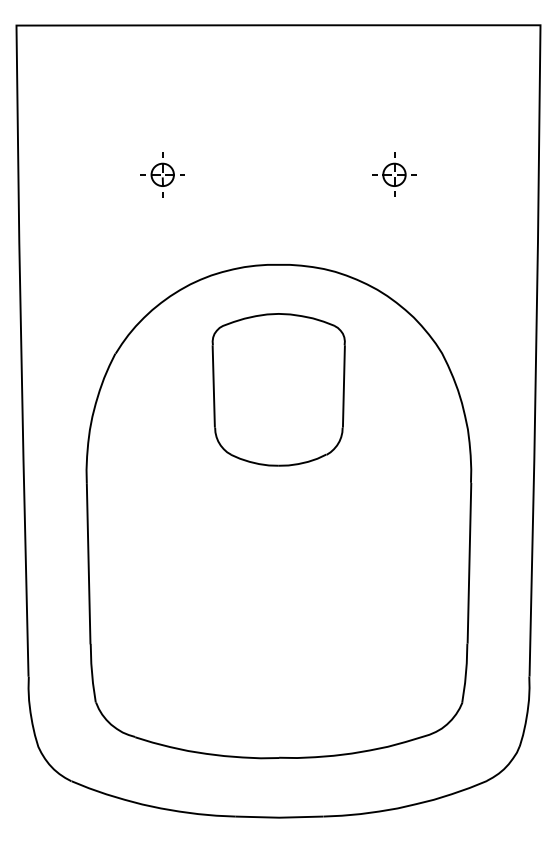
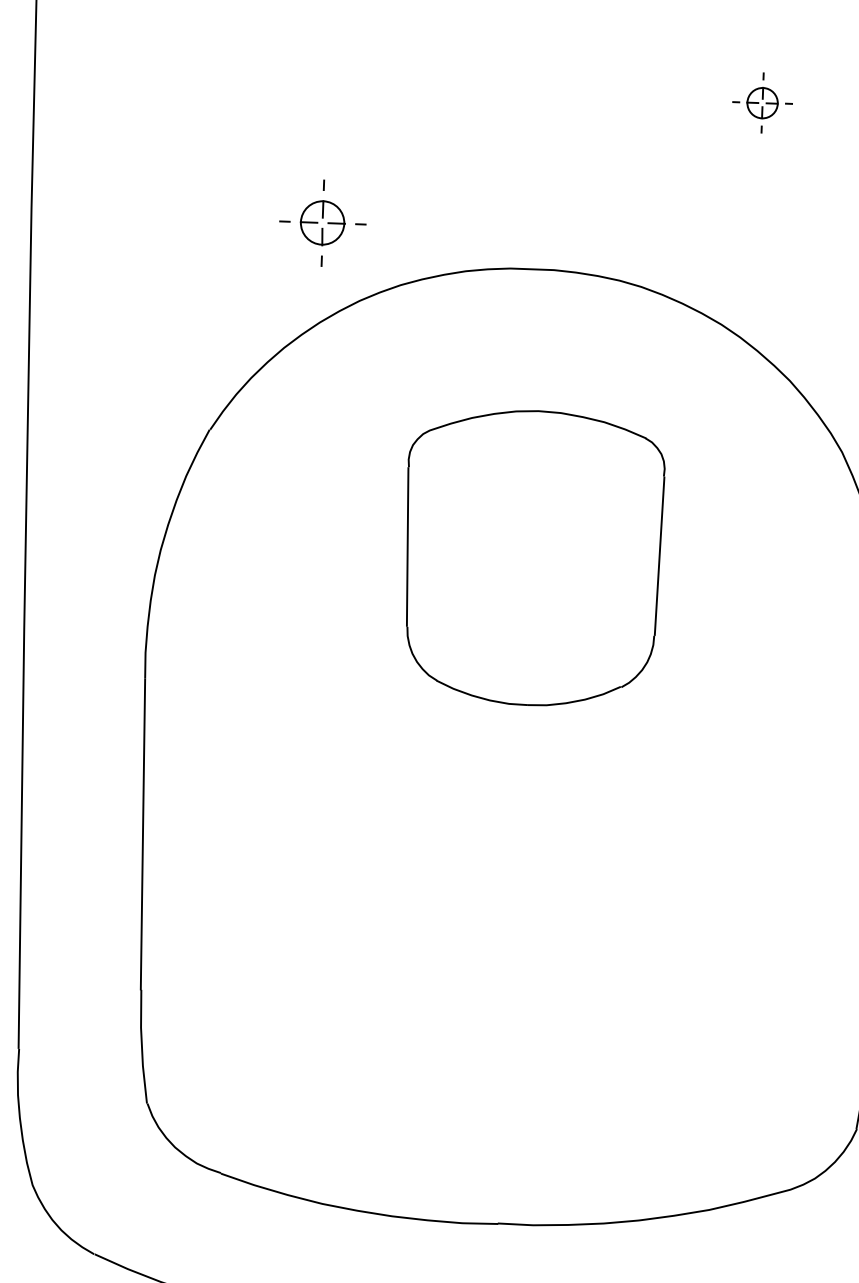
part: (162, 174) -> (322, 222), moved
part: (394, 174) -> (762, 102), size x0.7
part: (278, 389) -> (532, 557), moved

